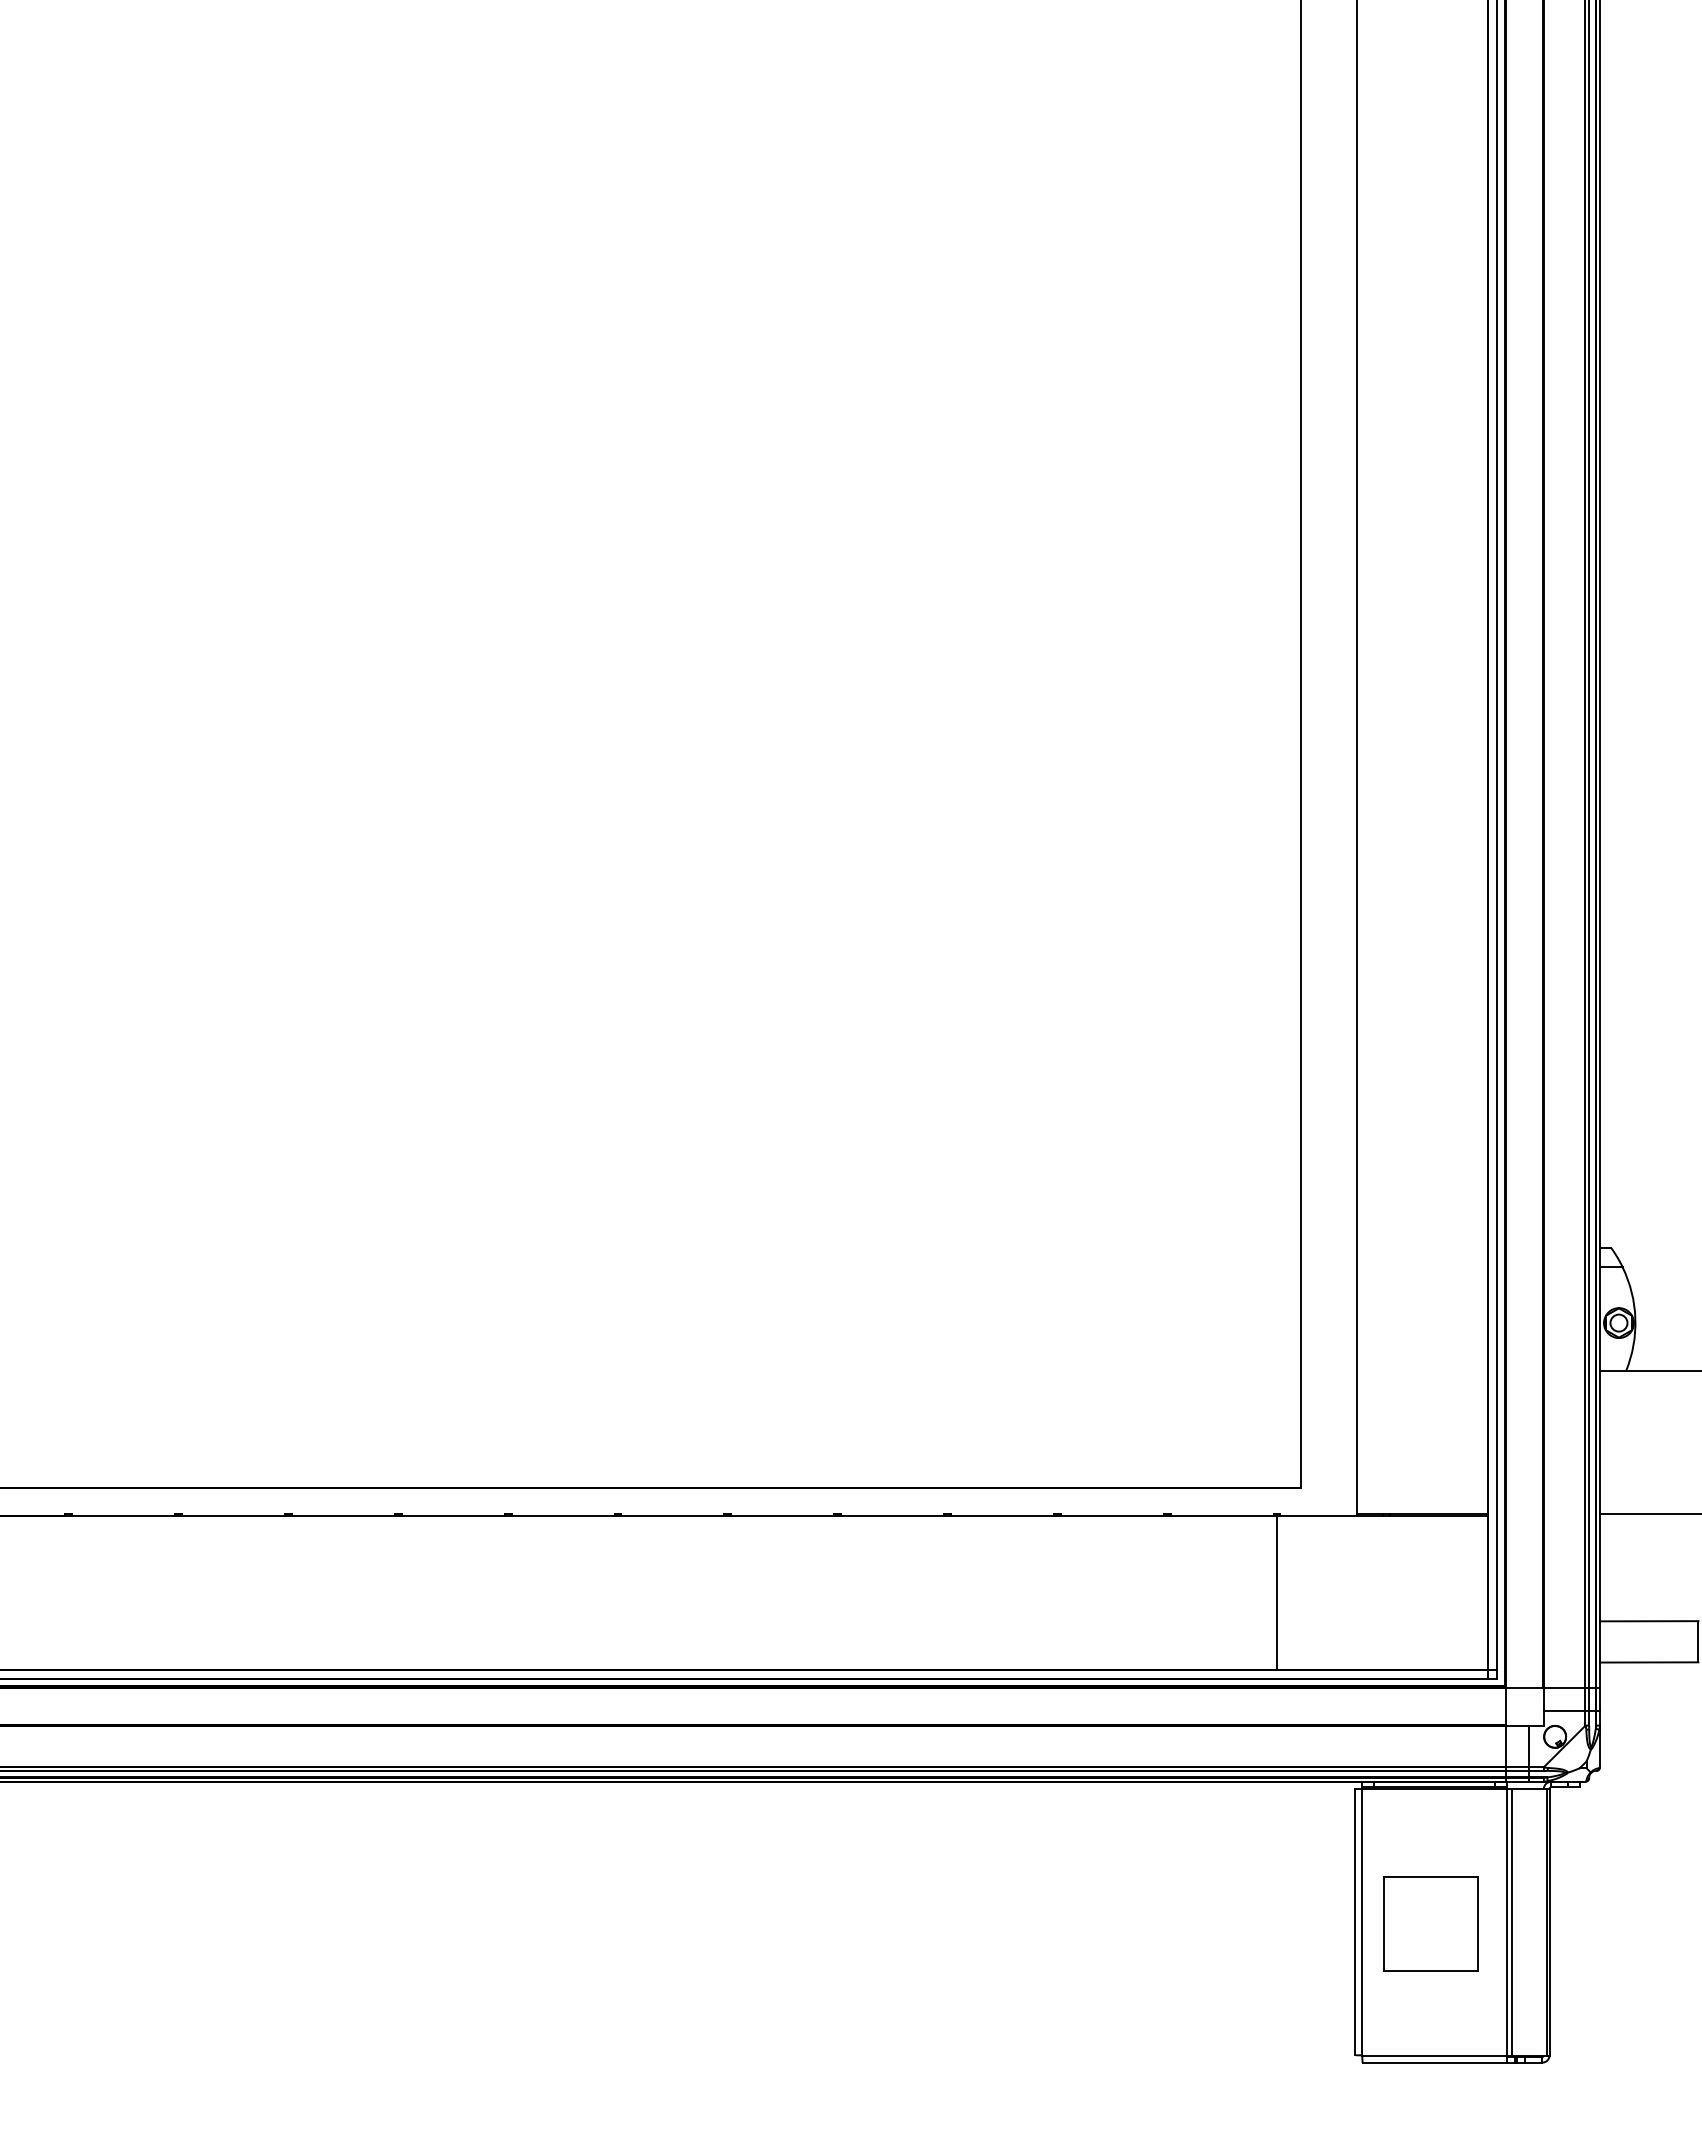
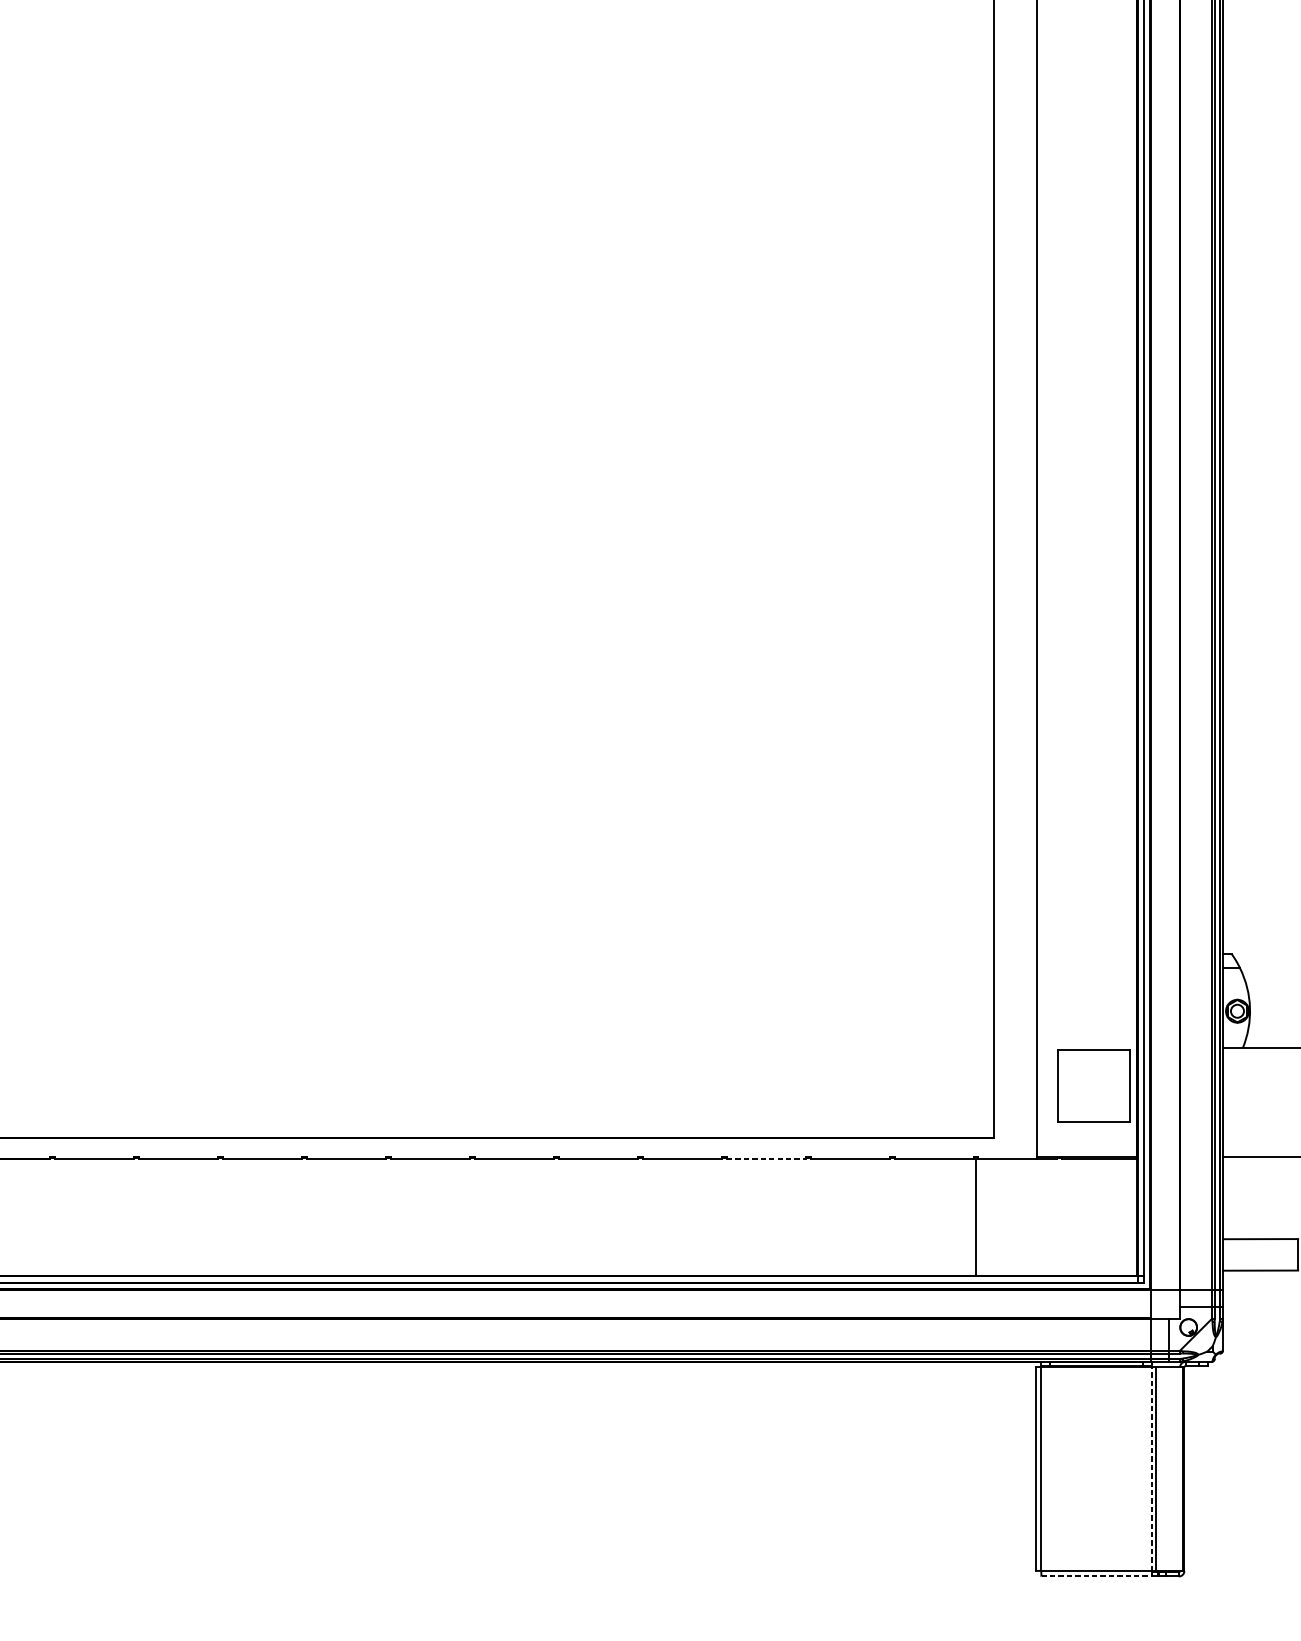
line: (1003, 1516) -> (767, 1159), solid -> dashed
line: (1507, 1921) -> (1152, 1468), solid -> dashed
part: (1430, 1923) -> (1093, 1085), moved
line: (1435, 2062) -> (1097, 1576), solid -> dashed

